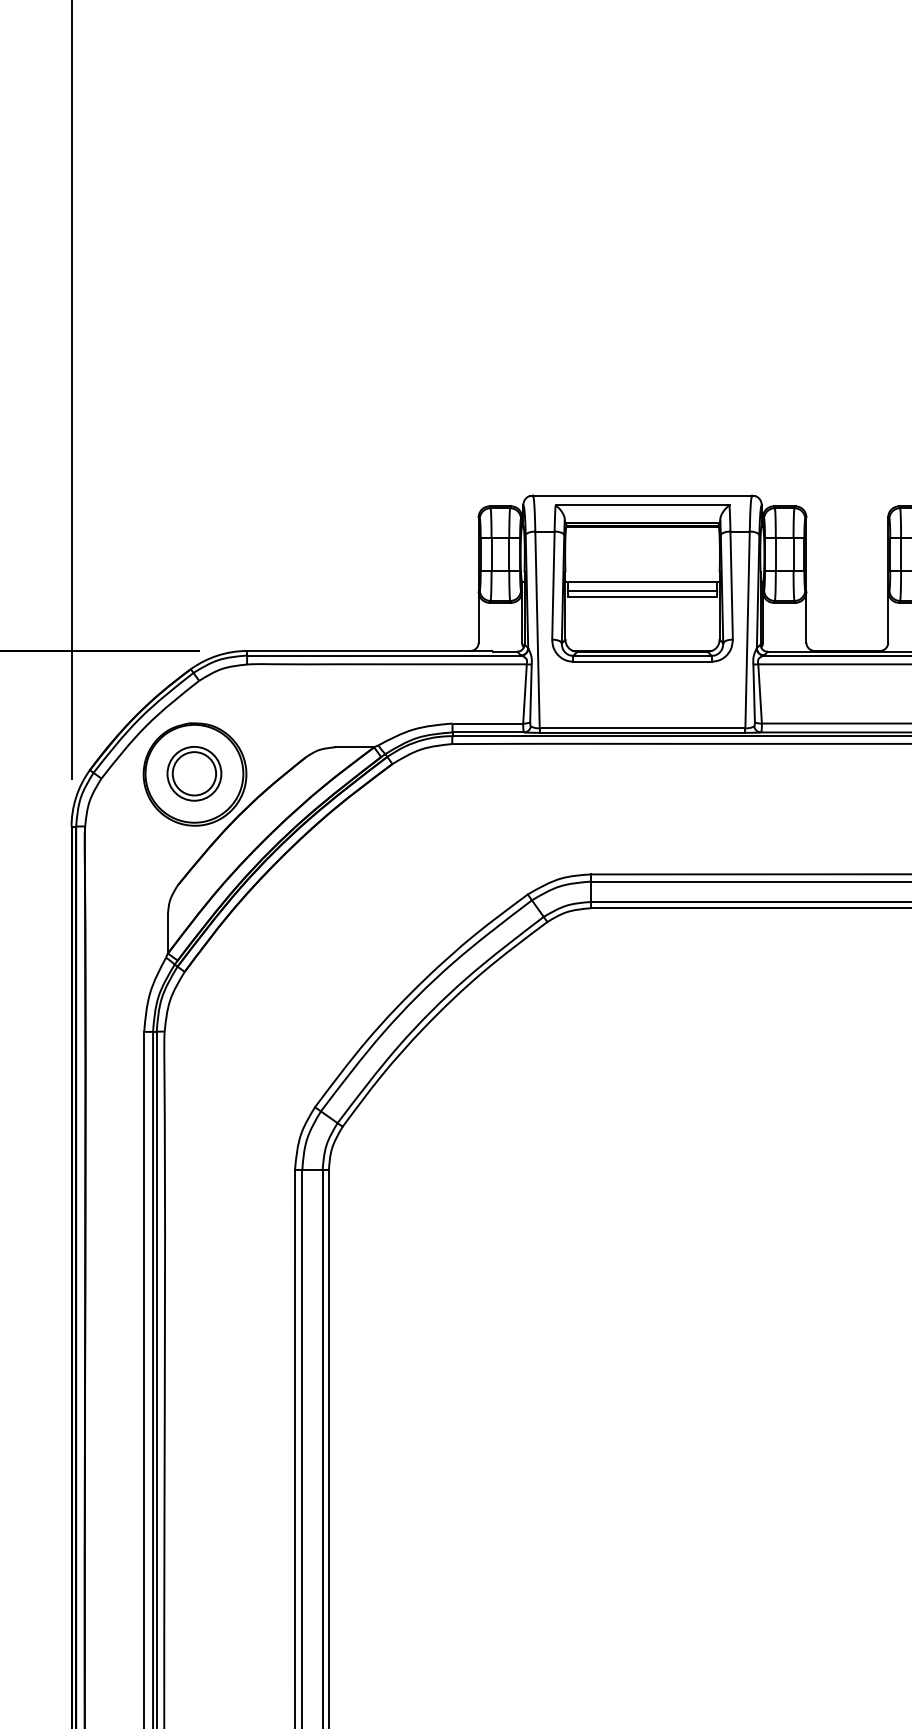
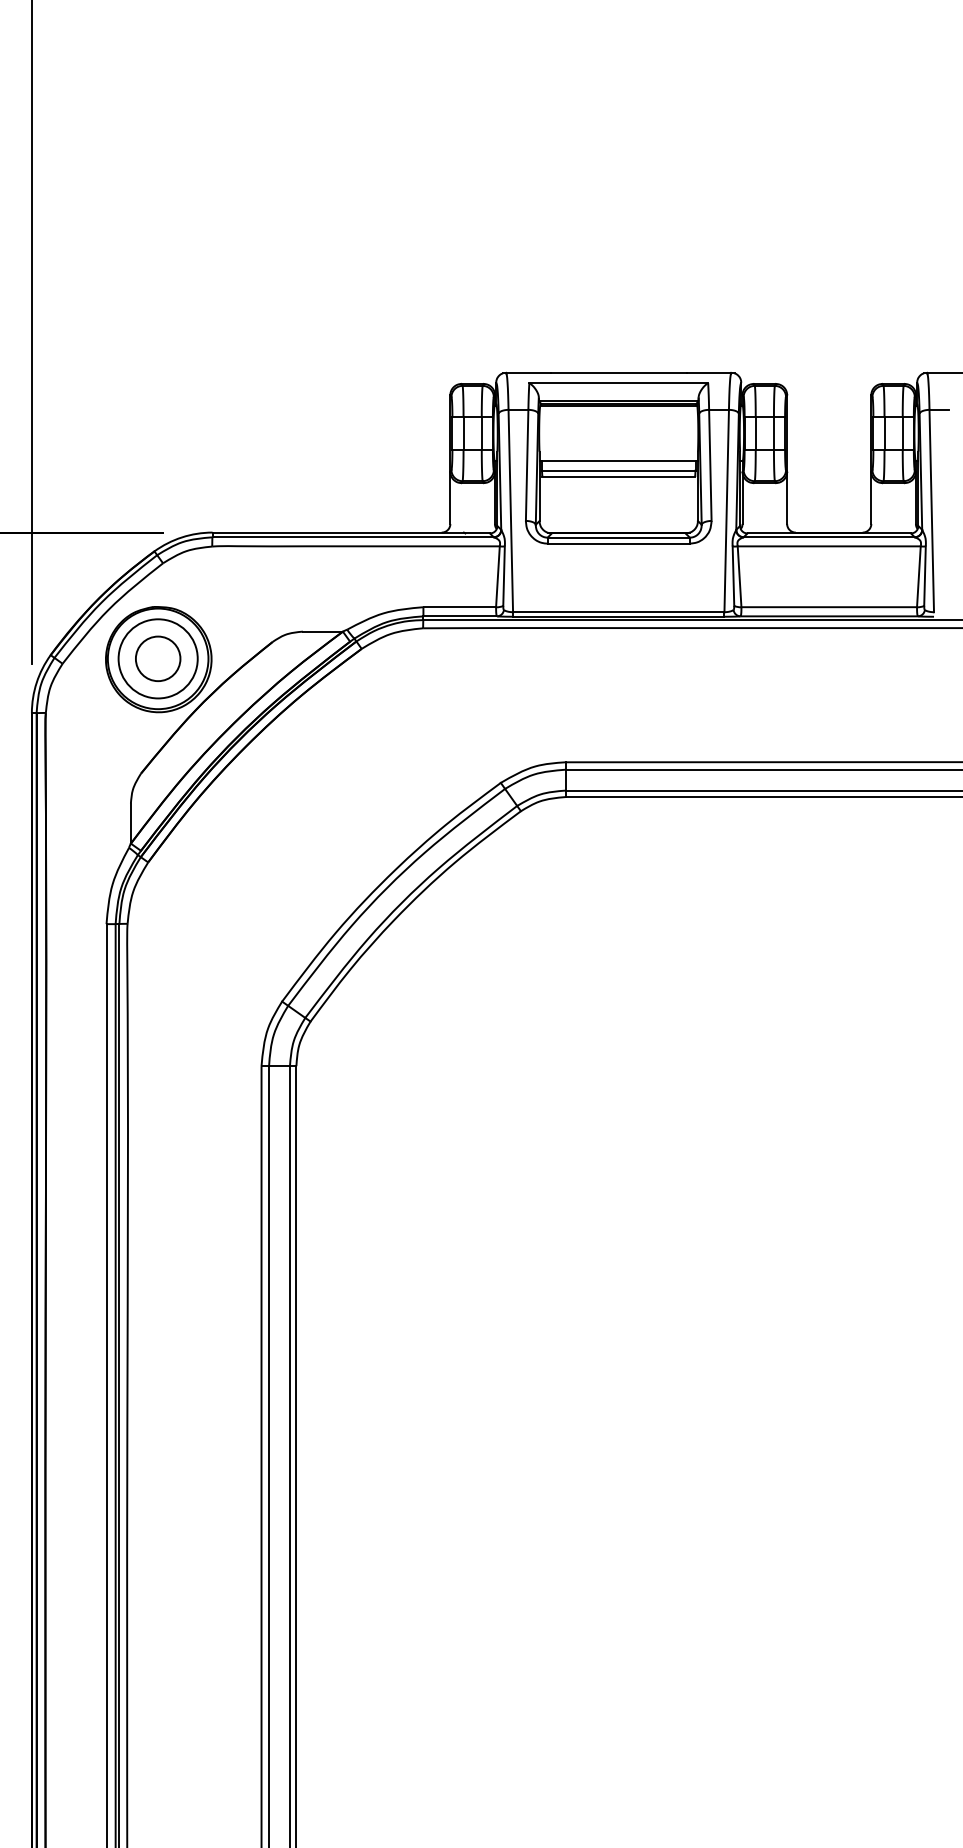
circle: (193, 773) -> (157, 658), size x1.43

